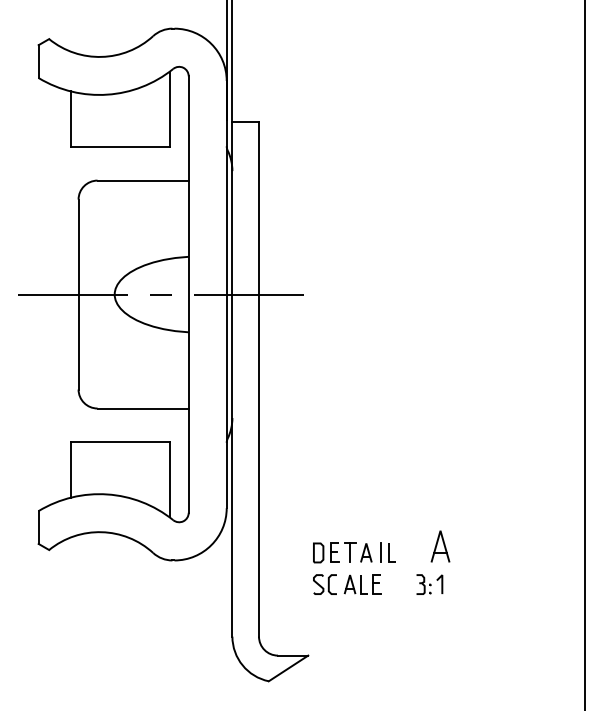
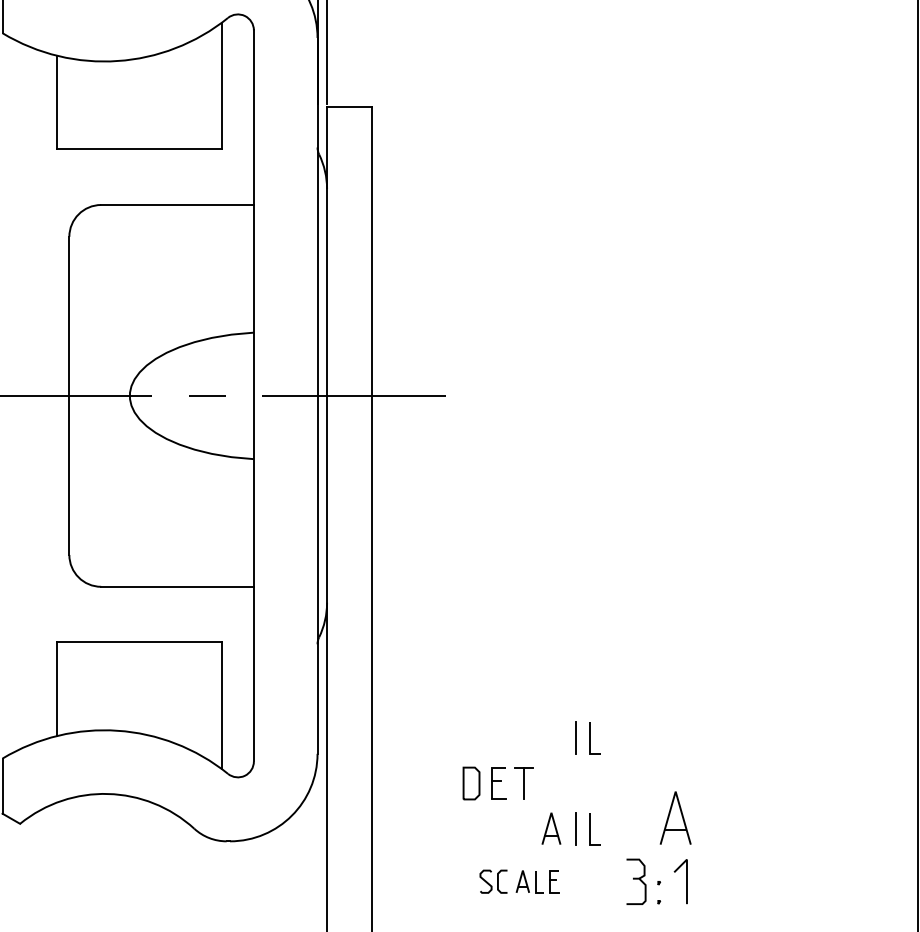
part: (387, 498) -> (586, 737), added
part: (334, 552) -> (498, 782), moved
part: (347, 584) -> (519, 881), size x0.7
part: (429, 584) -> (657, 881), size x1.4

